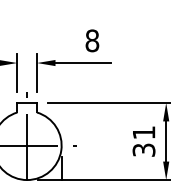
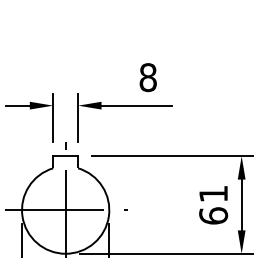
text: (143, 149) -> (213, 215), 31 -> 61

